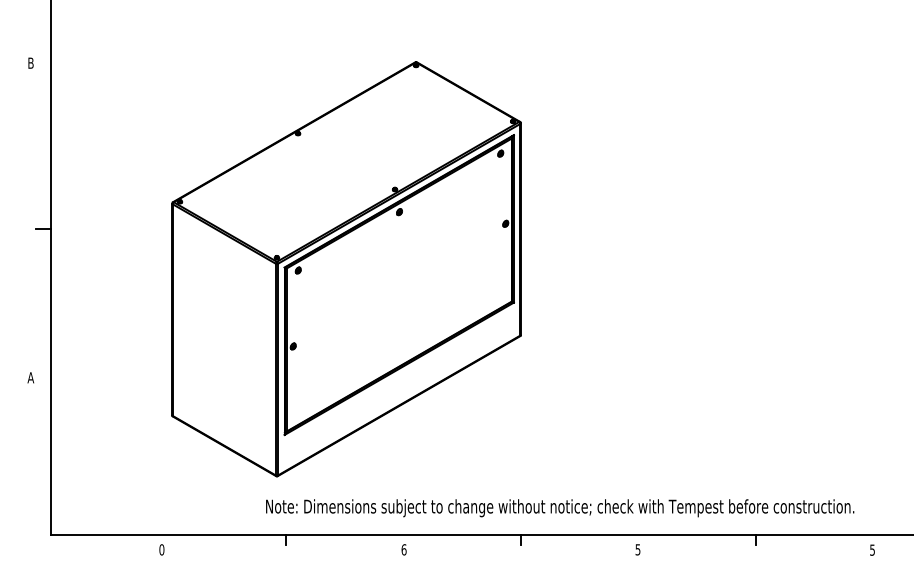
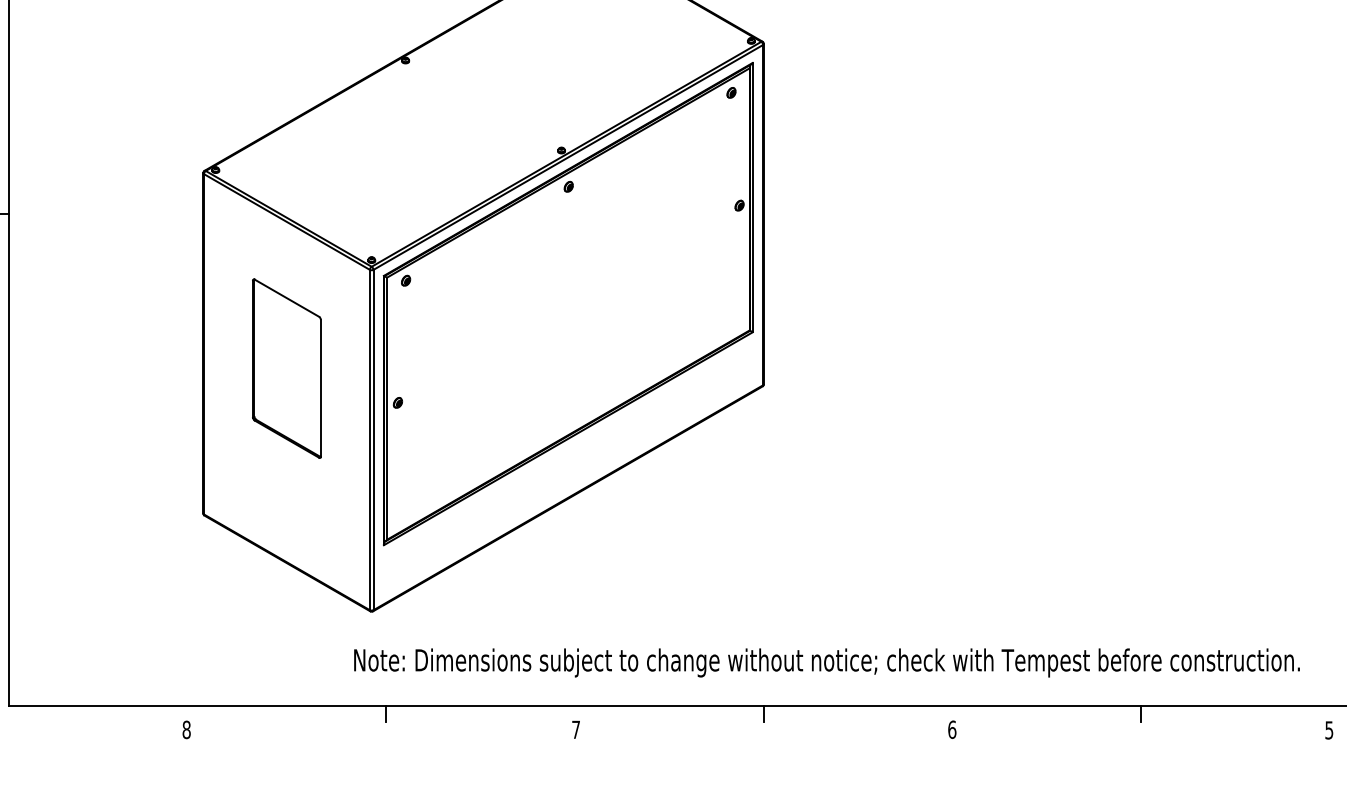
part: (224, 324) -> (287, 367), added
text: (161, 549) -> (186, 729), 0 -> 8
text: (403, 549) -> (575, 729), 6 -> 7
text: (637, 549) -> (951, 729), 5 -> 6

